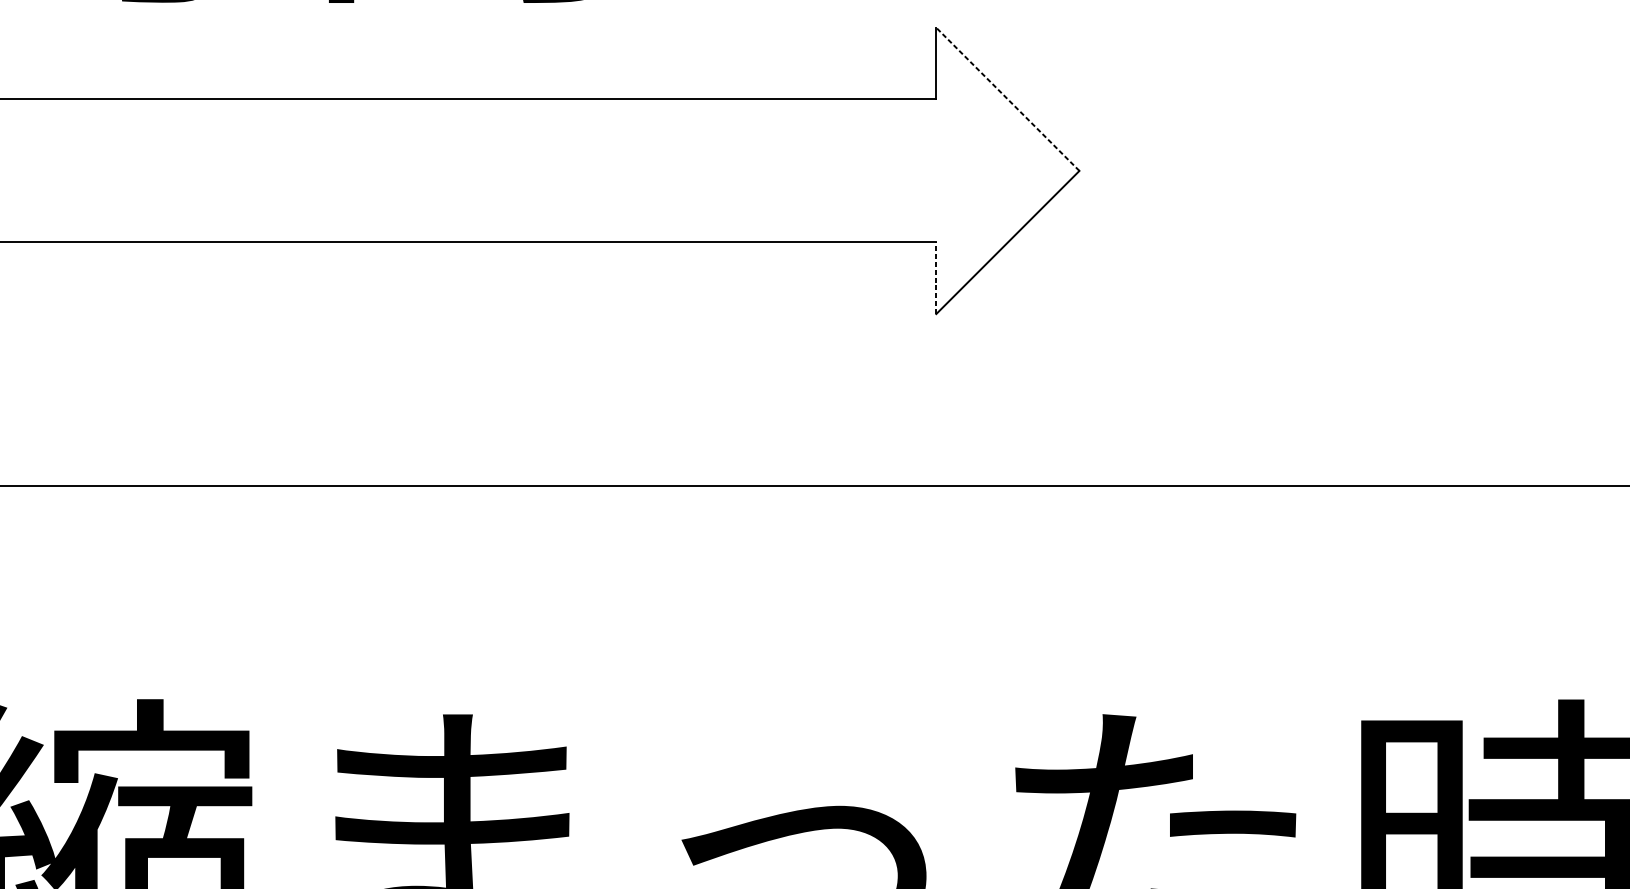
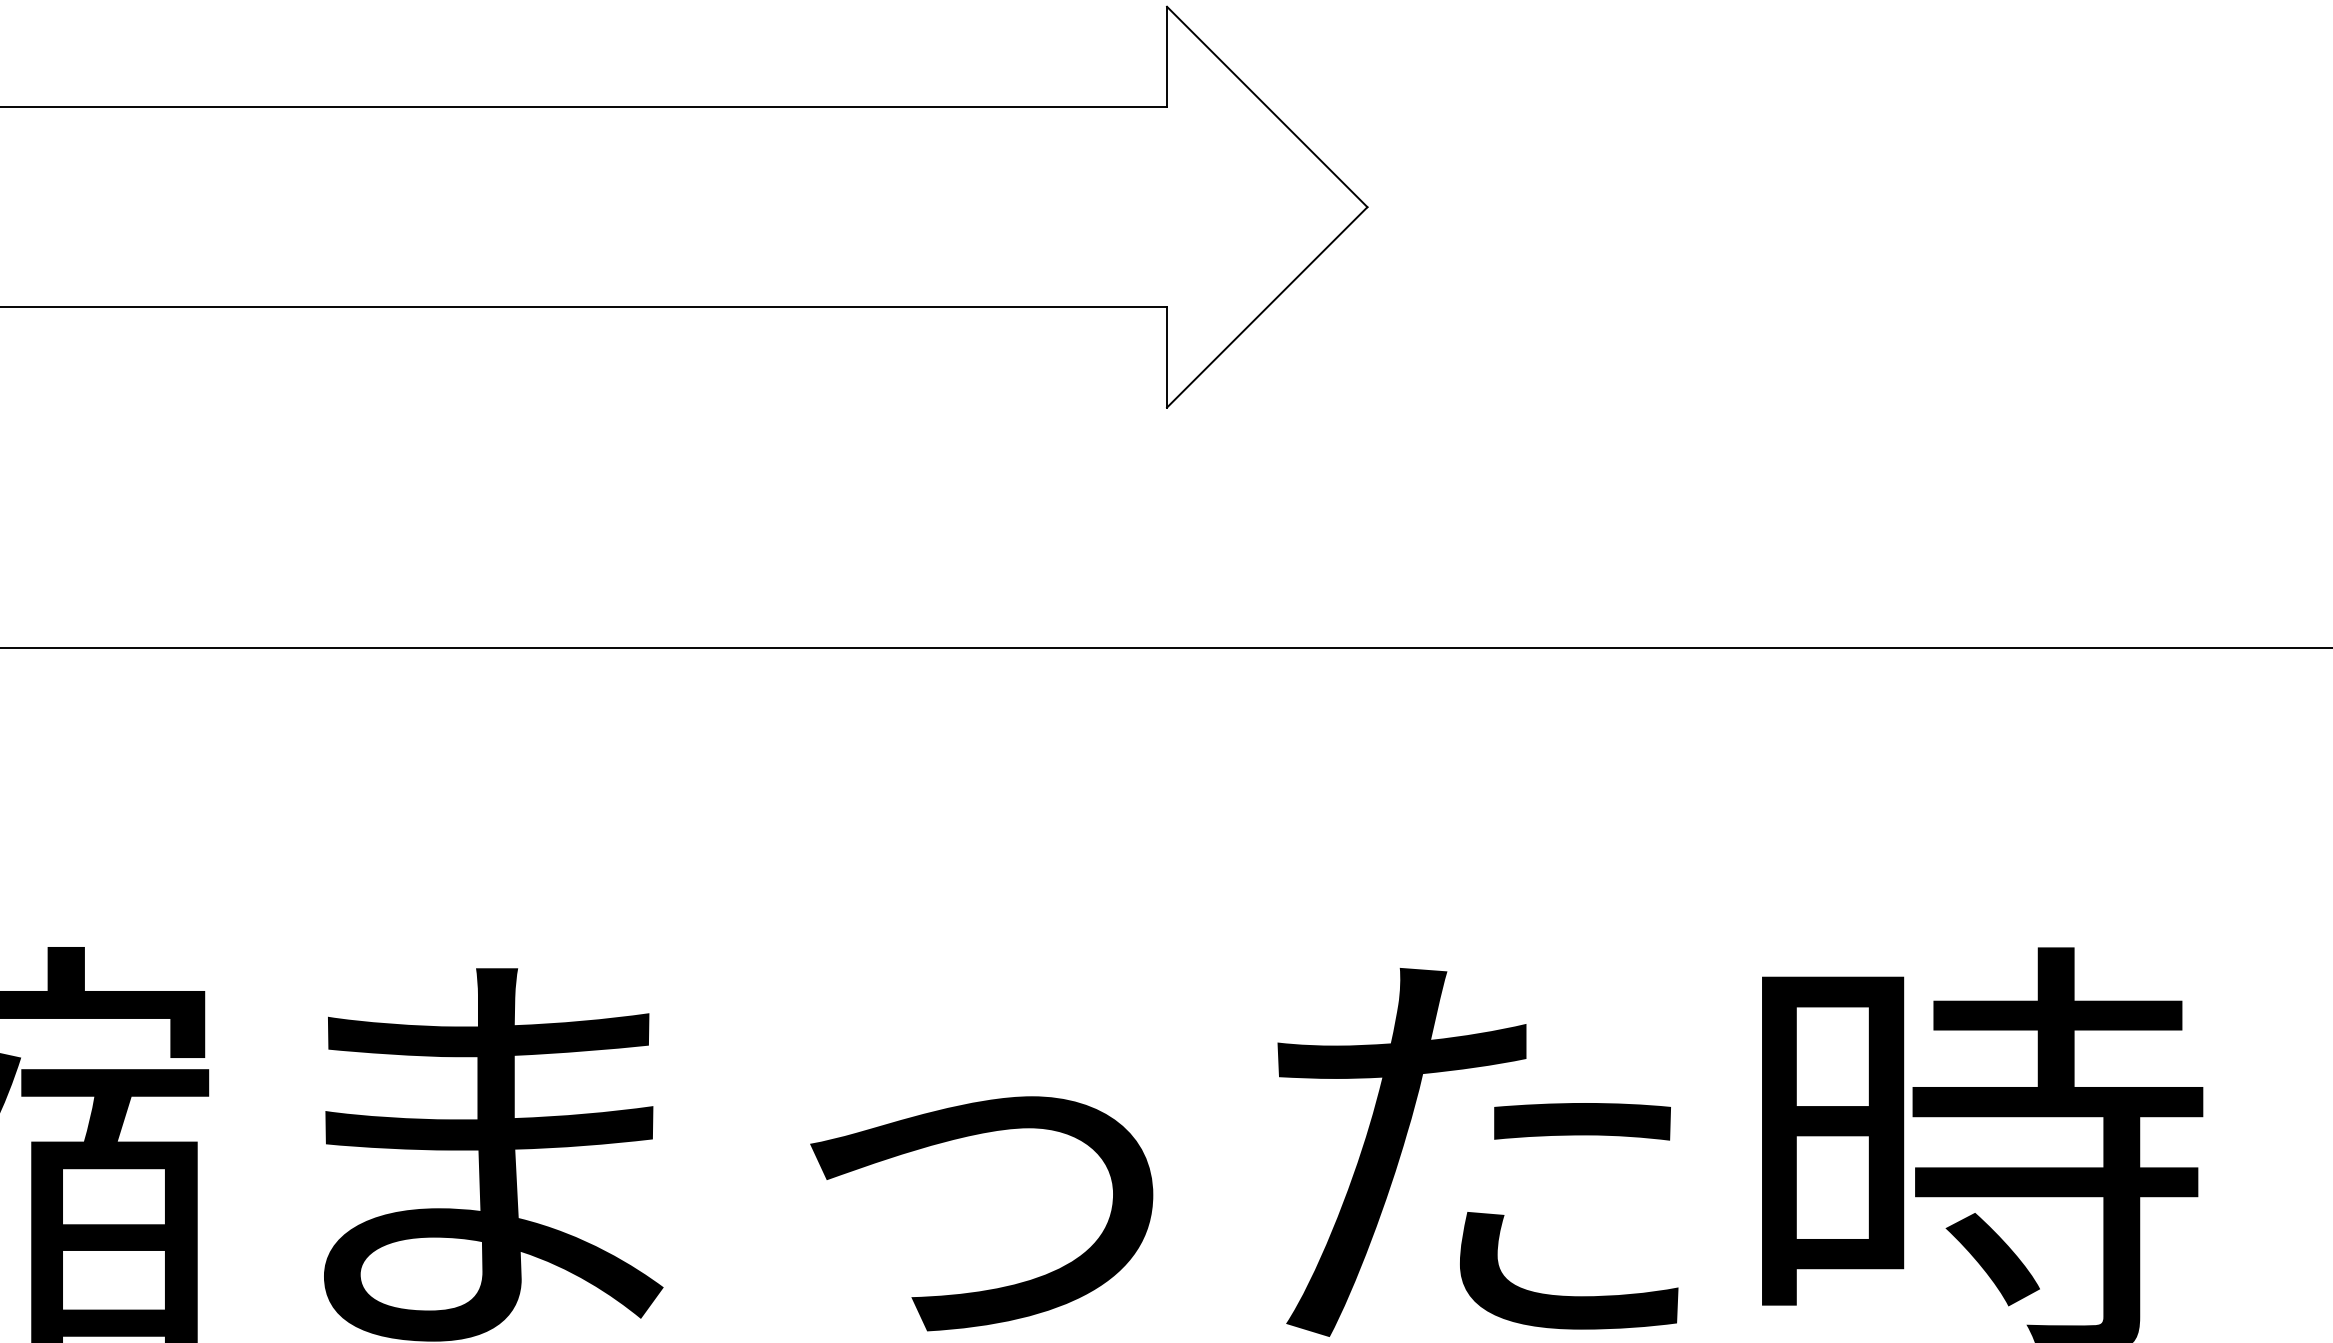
line: (1008, 99) -> (1267, 106), dashed -> solid
line: (936, 278) -> (1167, 357), dashed -> solid

